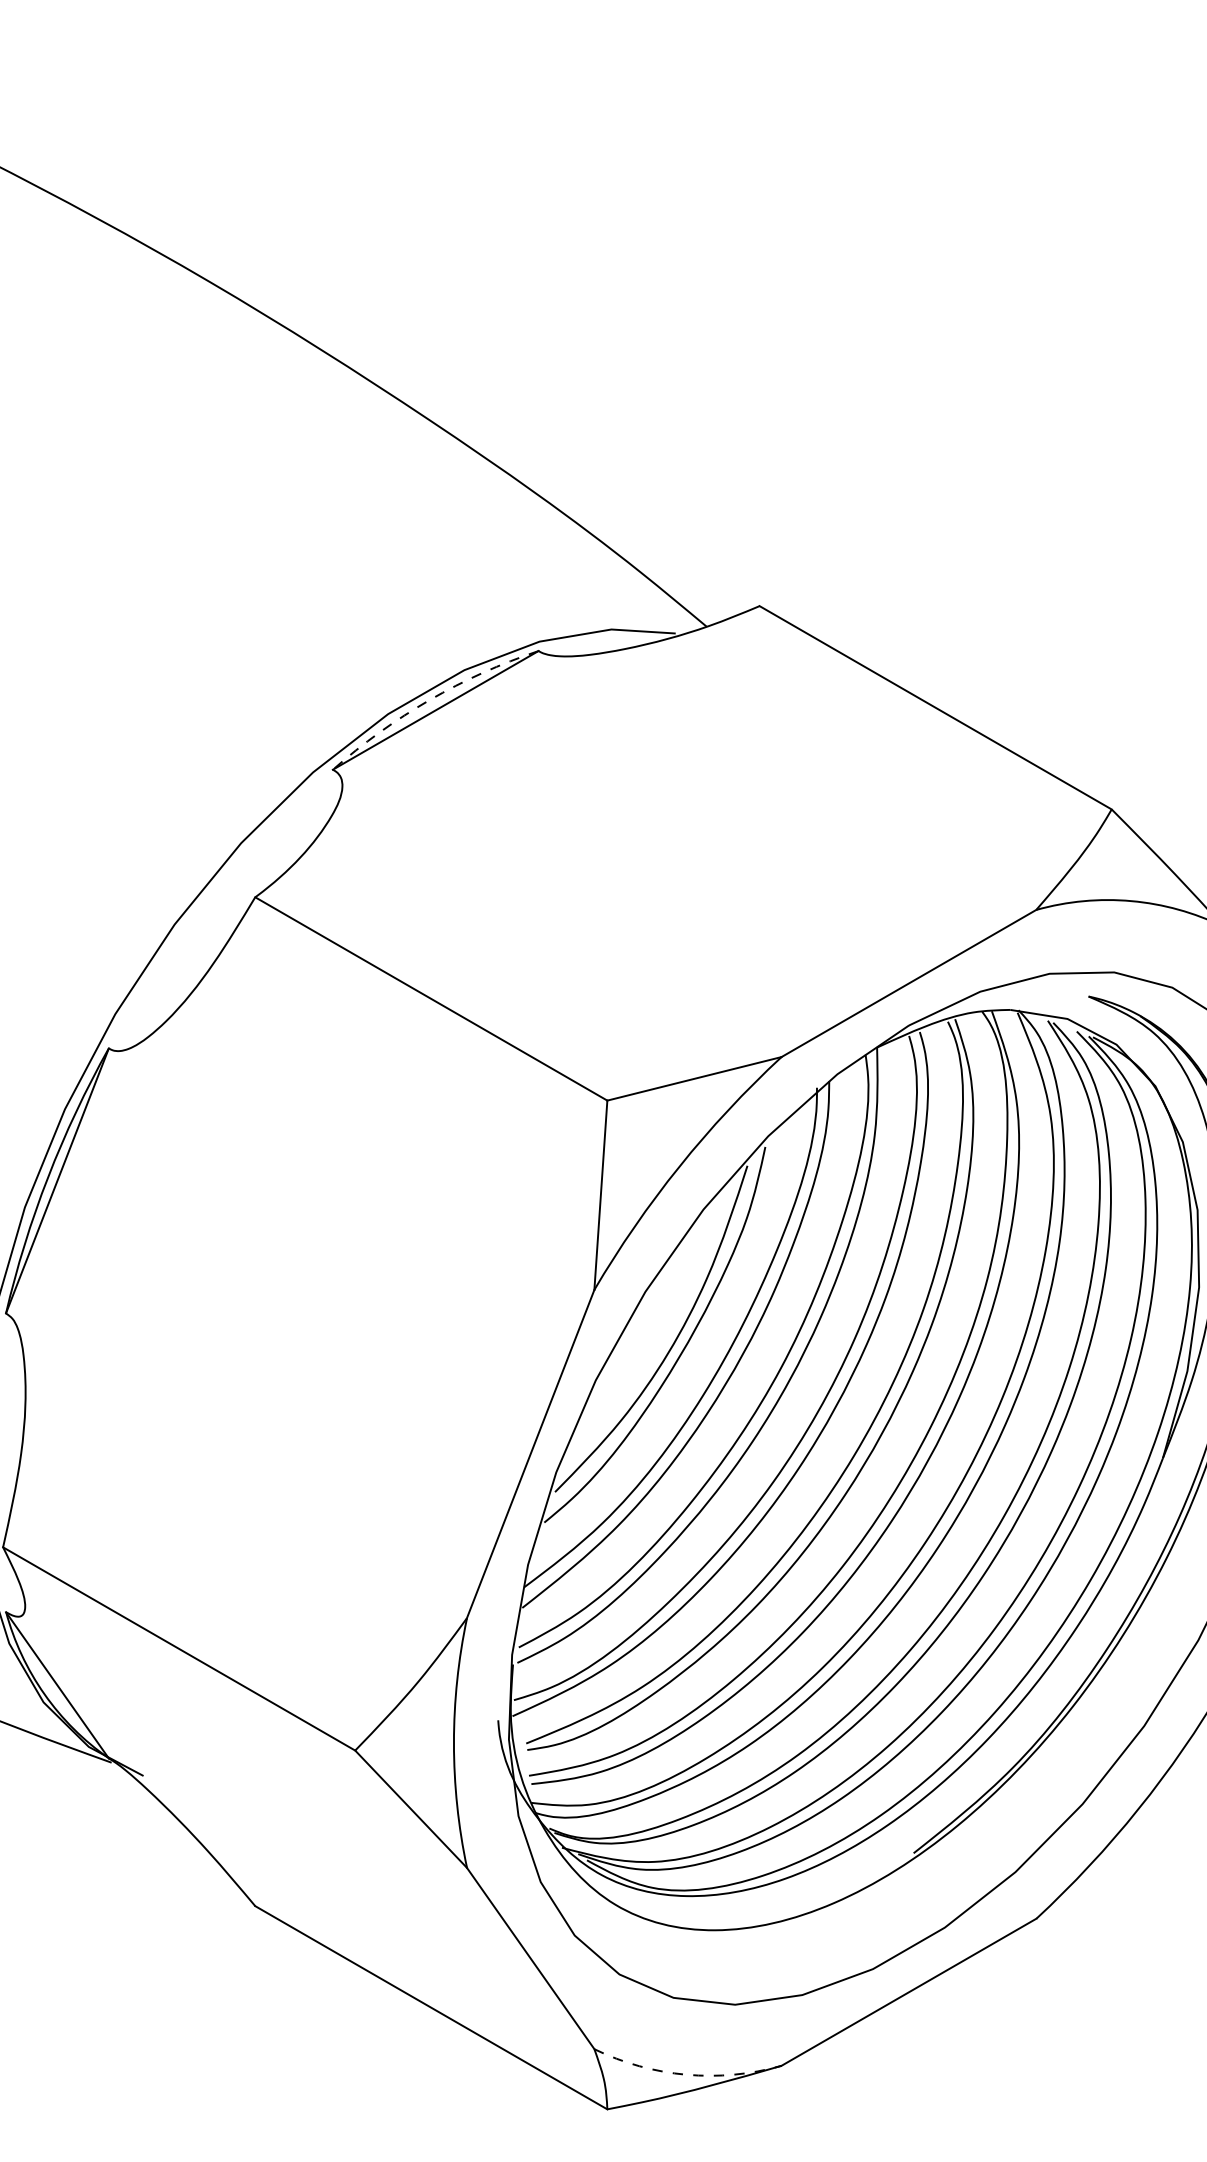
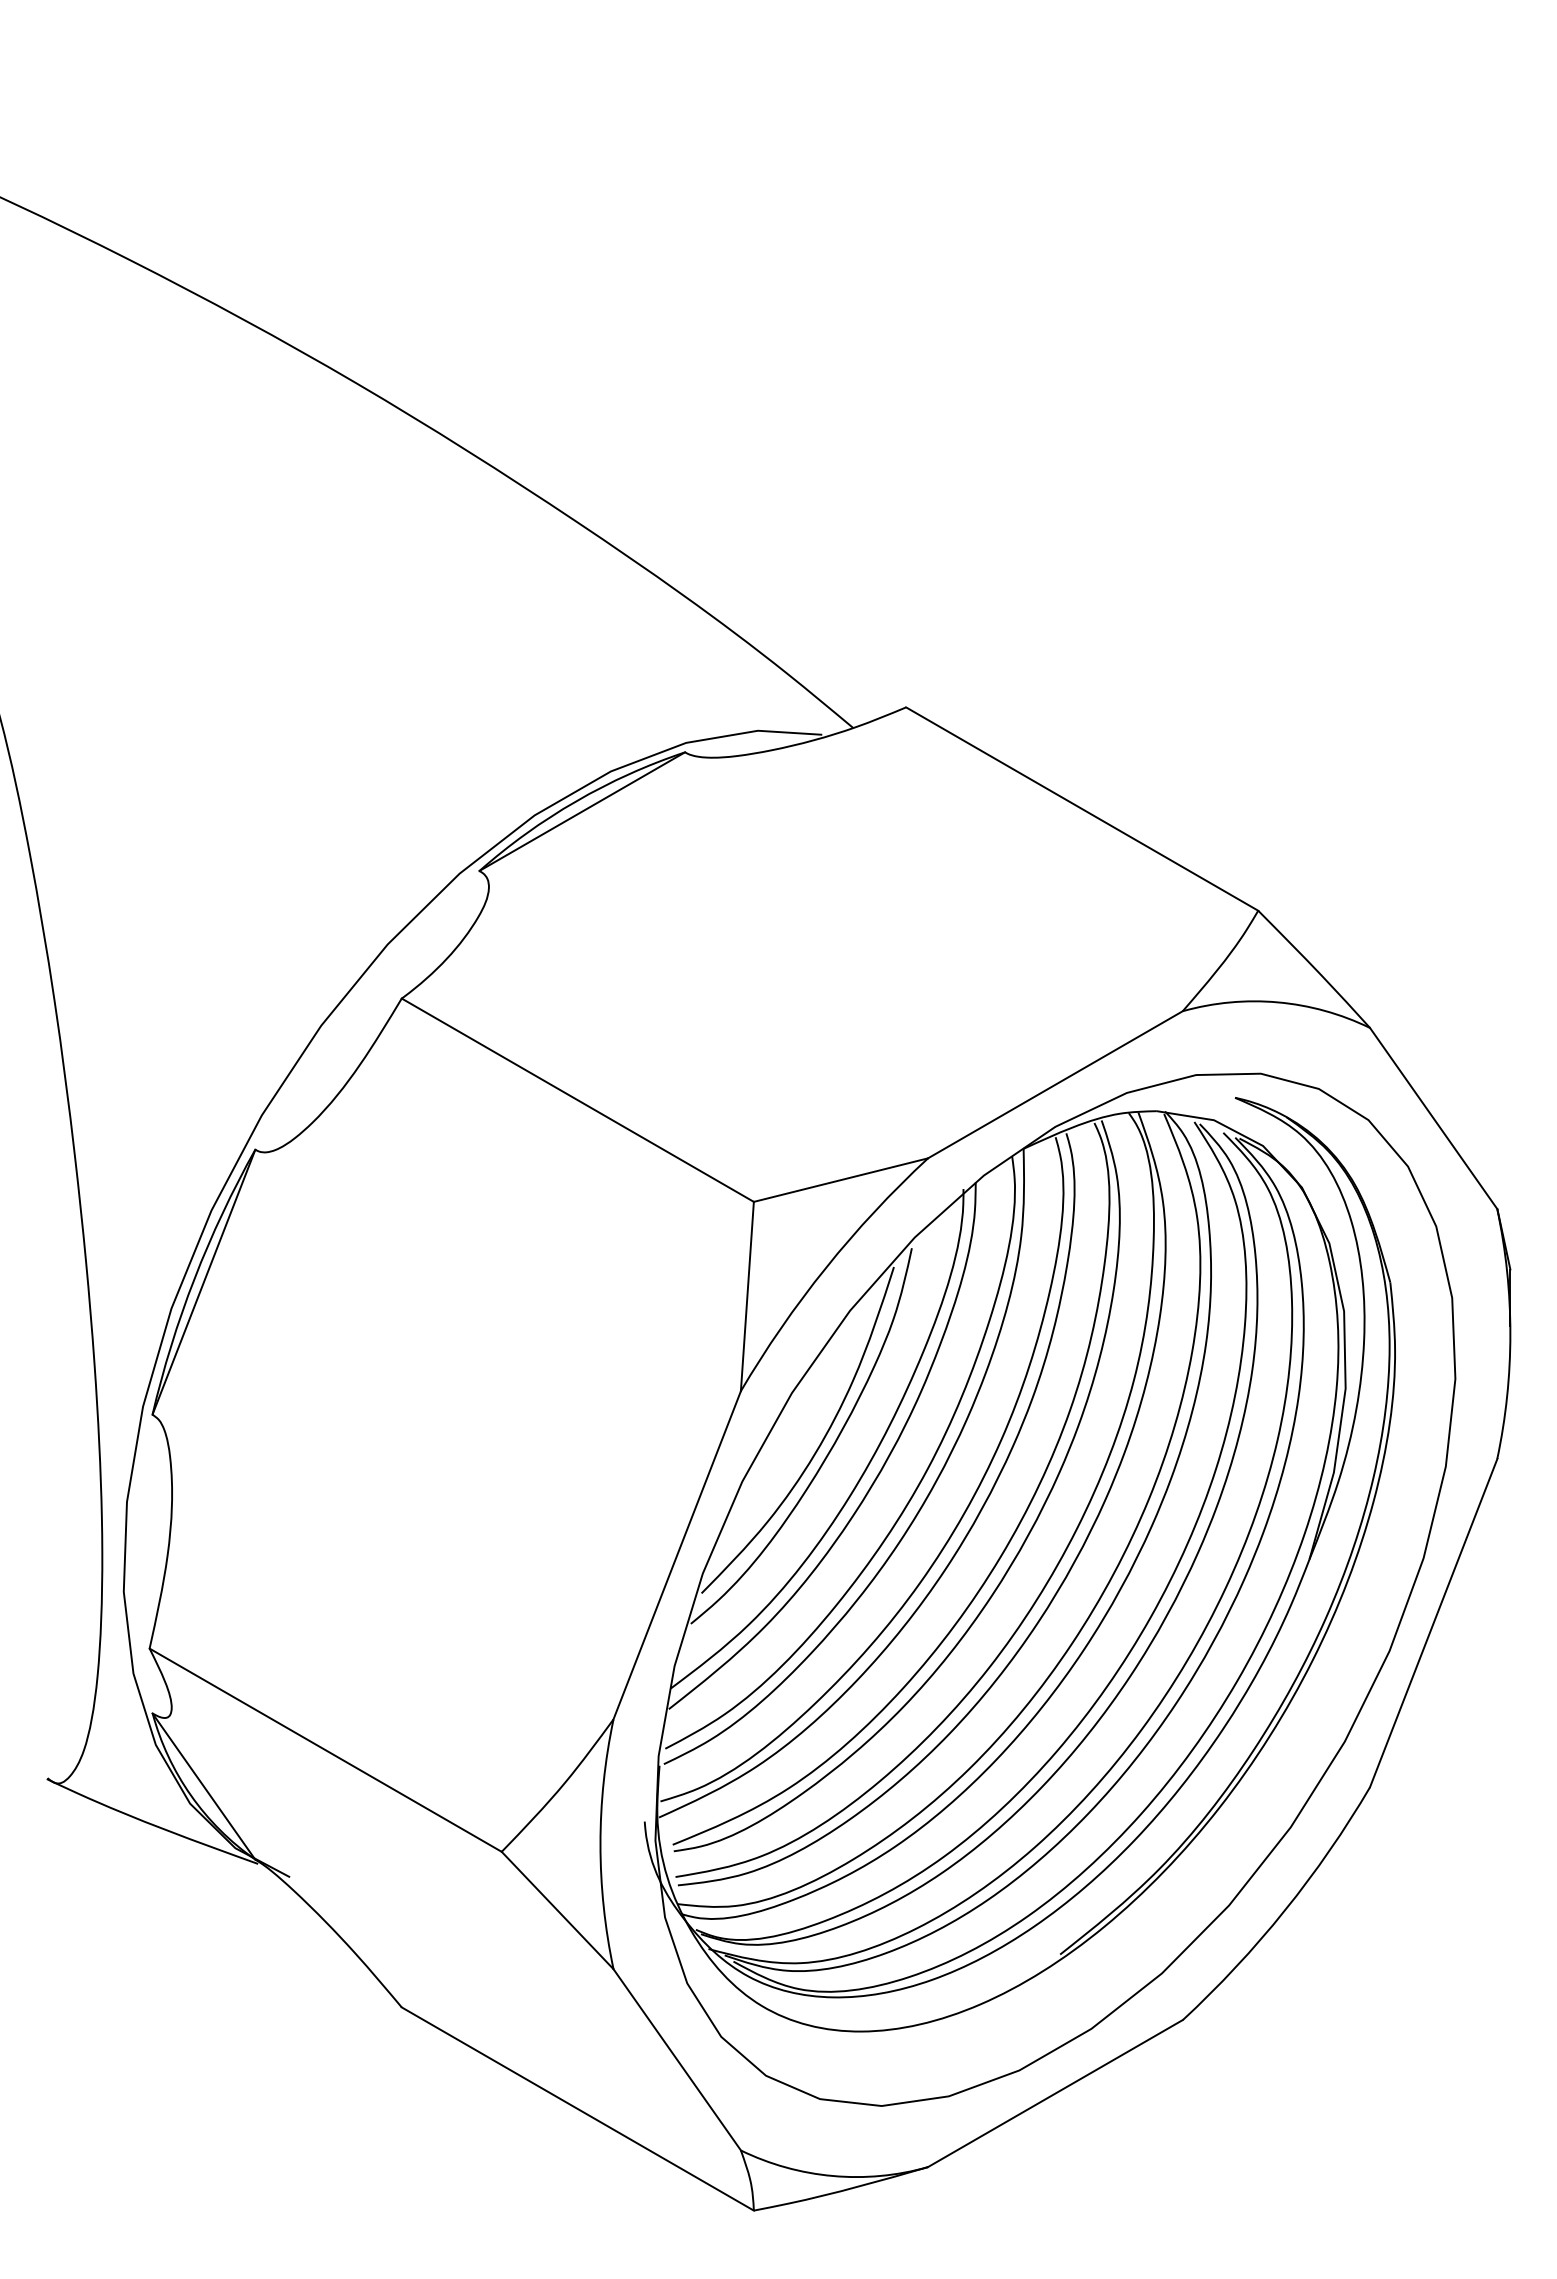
arc: (429, 700) -> (576, 801), dashed -> solid
arc: (685, 2075) -> (832, 2176), dashed -> solid

